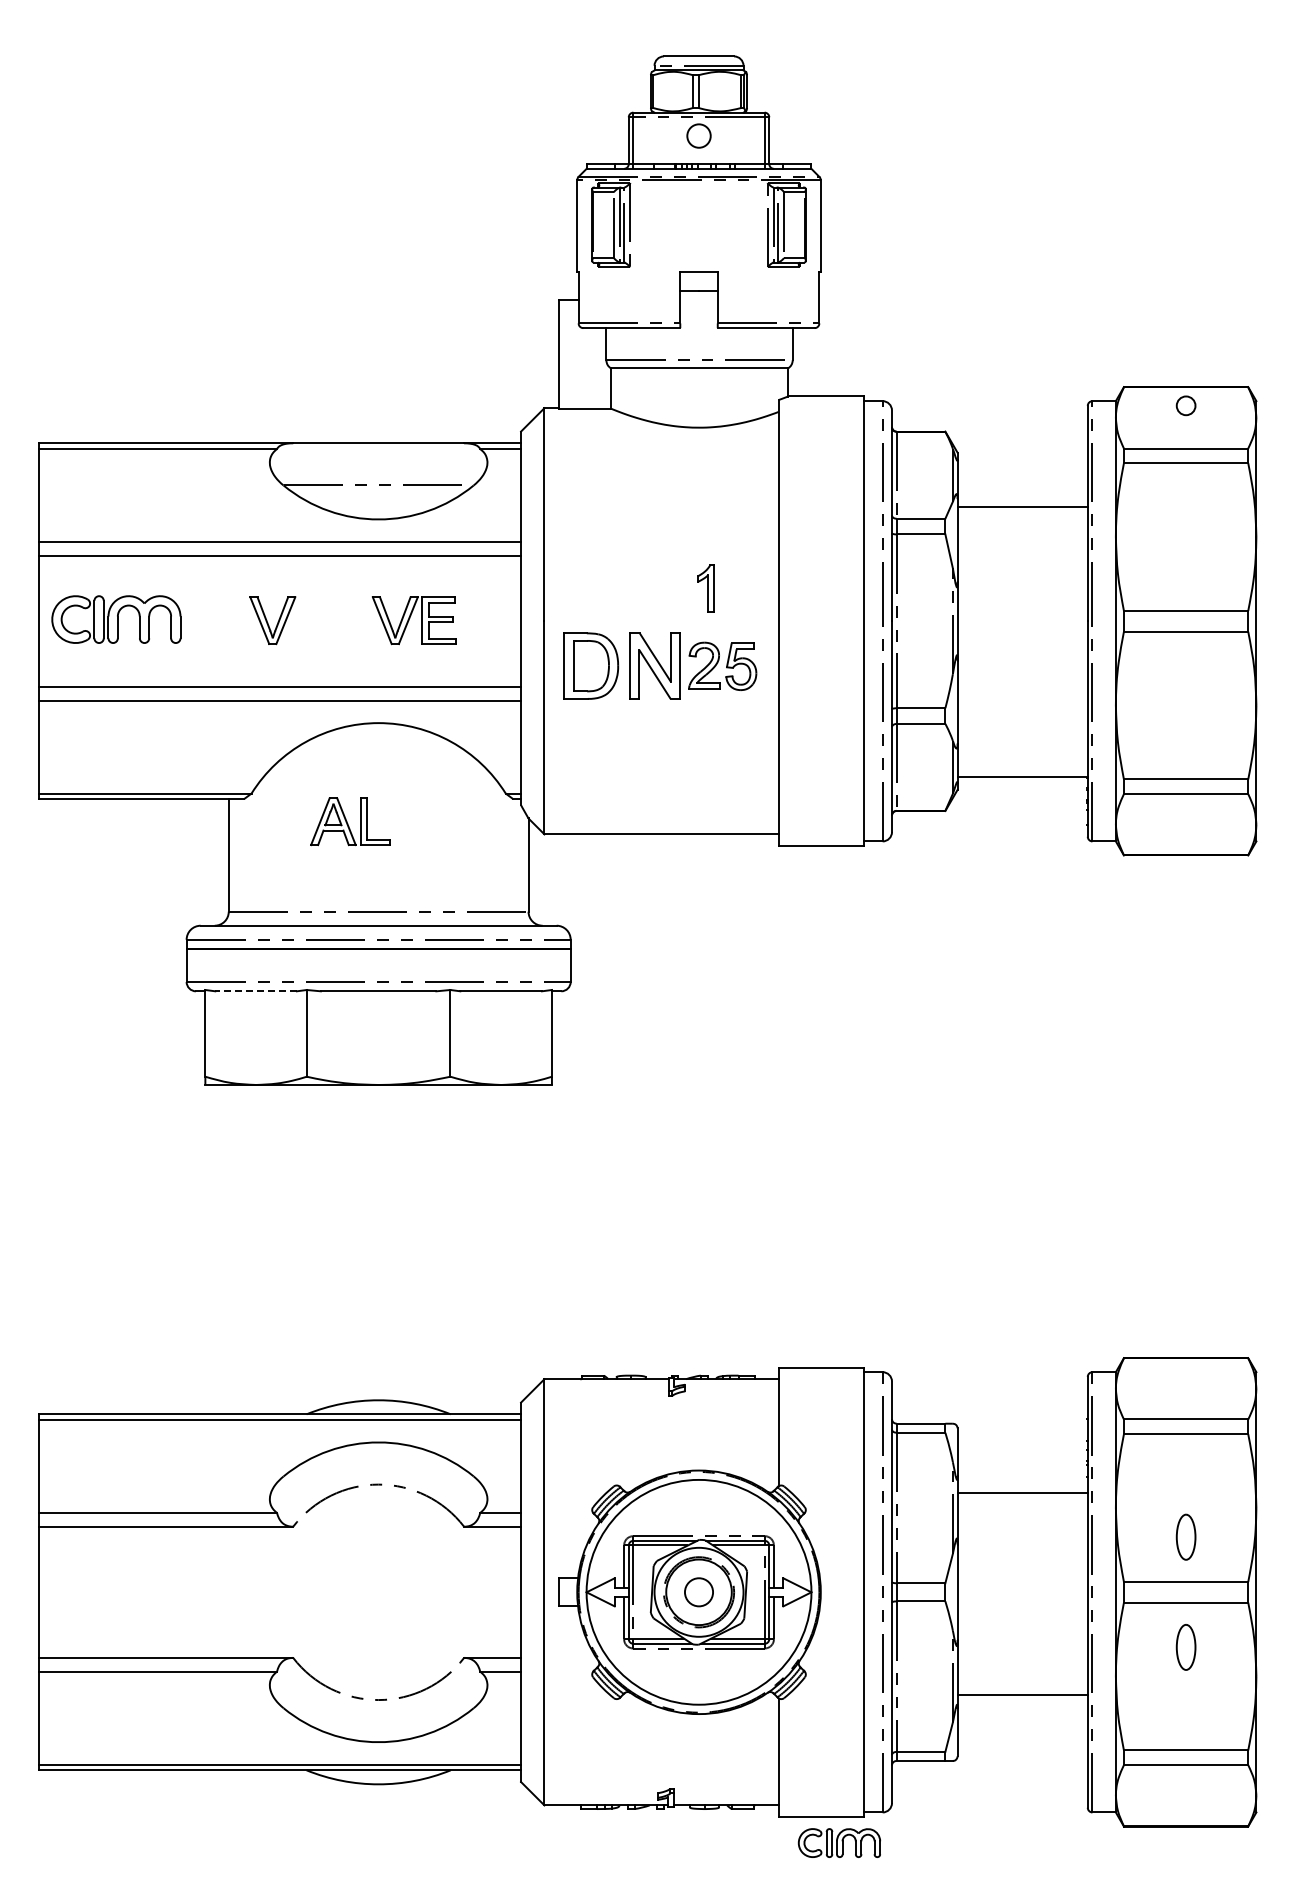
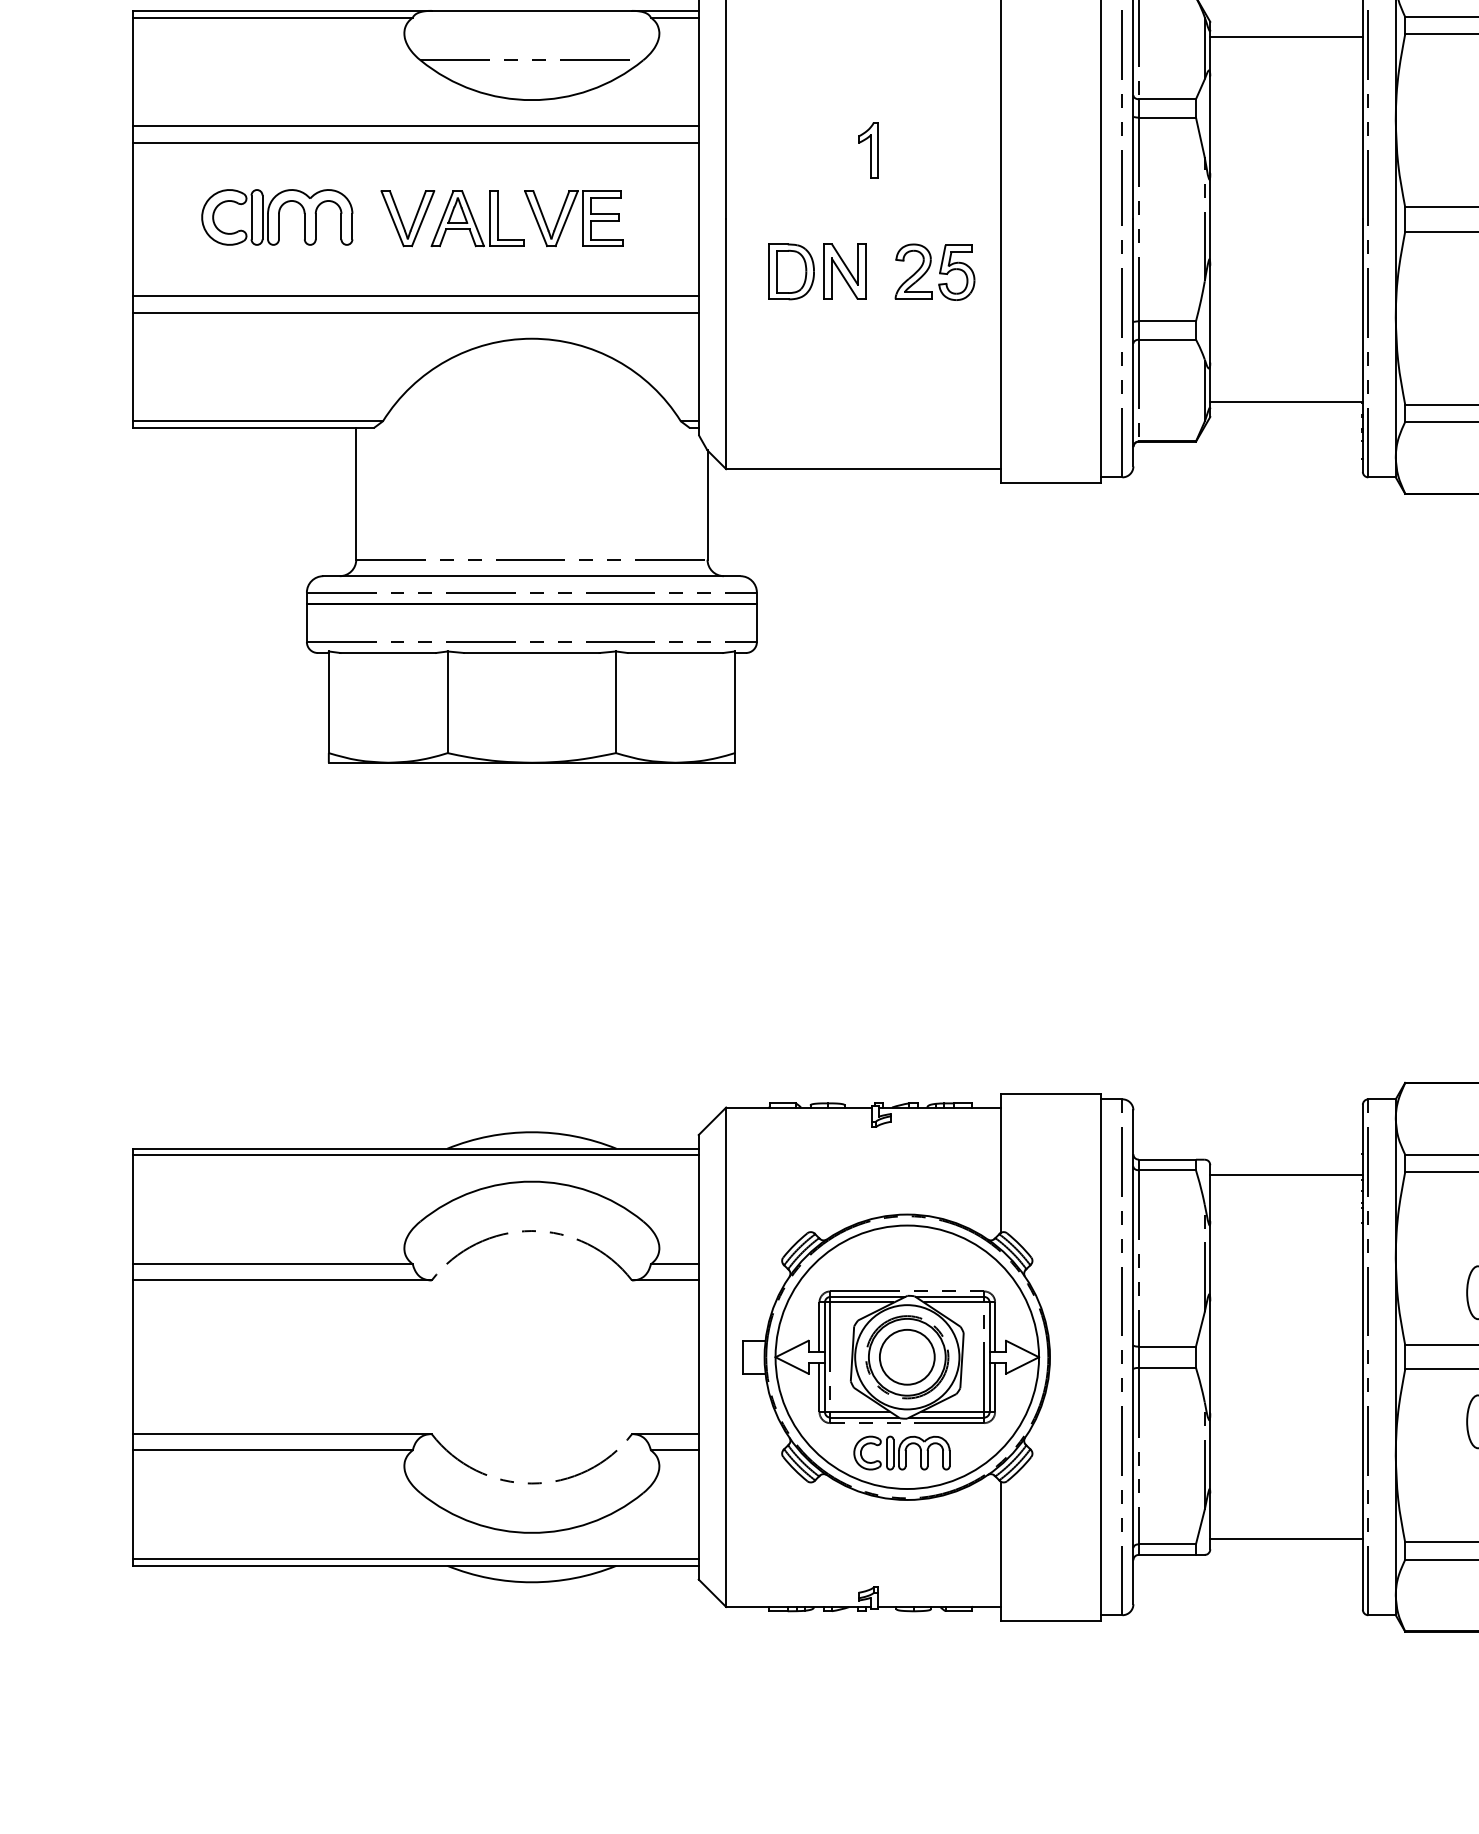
line: (1022, 506) -> (1286, 36), moved
part: (705, 588) -> (868, 150), moved
part: (116, 619) -> (277, 217), moved
part: (622, 665) -> (817, 271), size x0.71
part: (350, 821) -> (477, 218), moved
line: (256, 991) -> (388, 653), dashed -> solid
line: (1022, 1492) -> (1286, 1174), moved
circle: (698, 1591) -> (906, 1356), size x1.67
line: (1022, 1694) -> (1286, 1539), moved
part: (838, 1842) -> (900, 1452), moved

